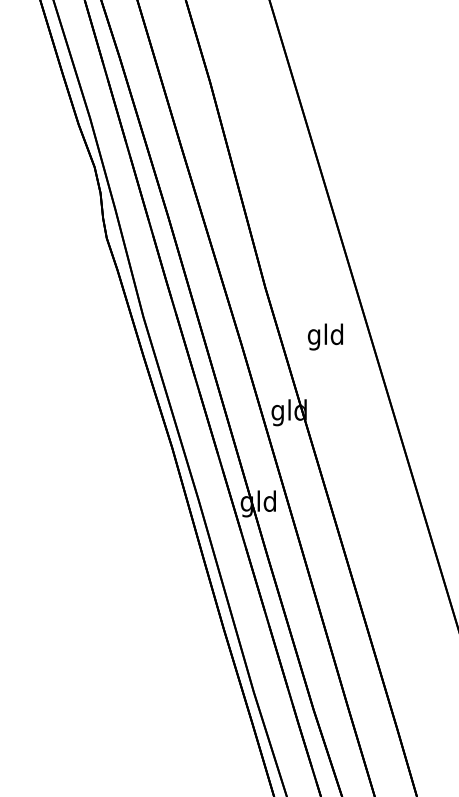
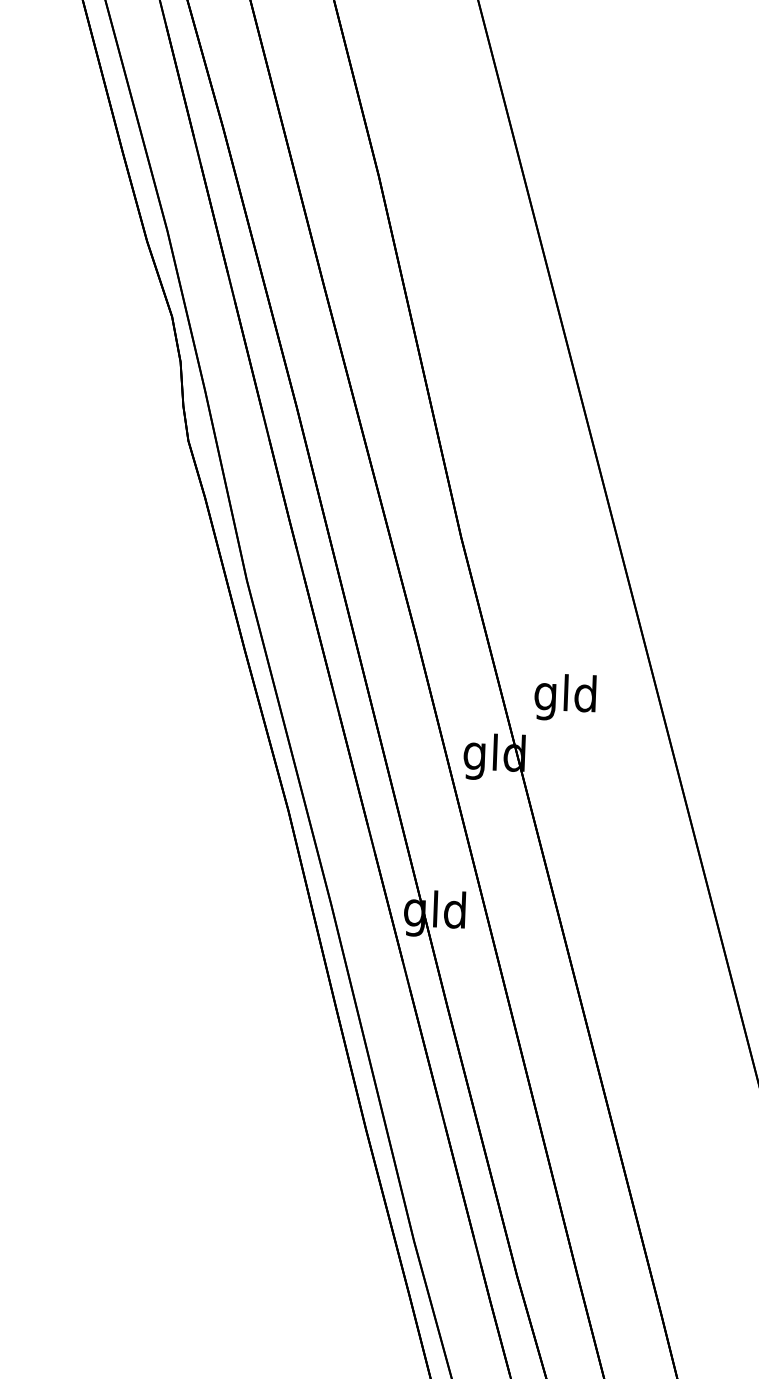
text: (325, 336) -> (565, 696), moved

